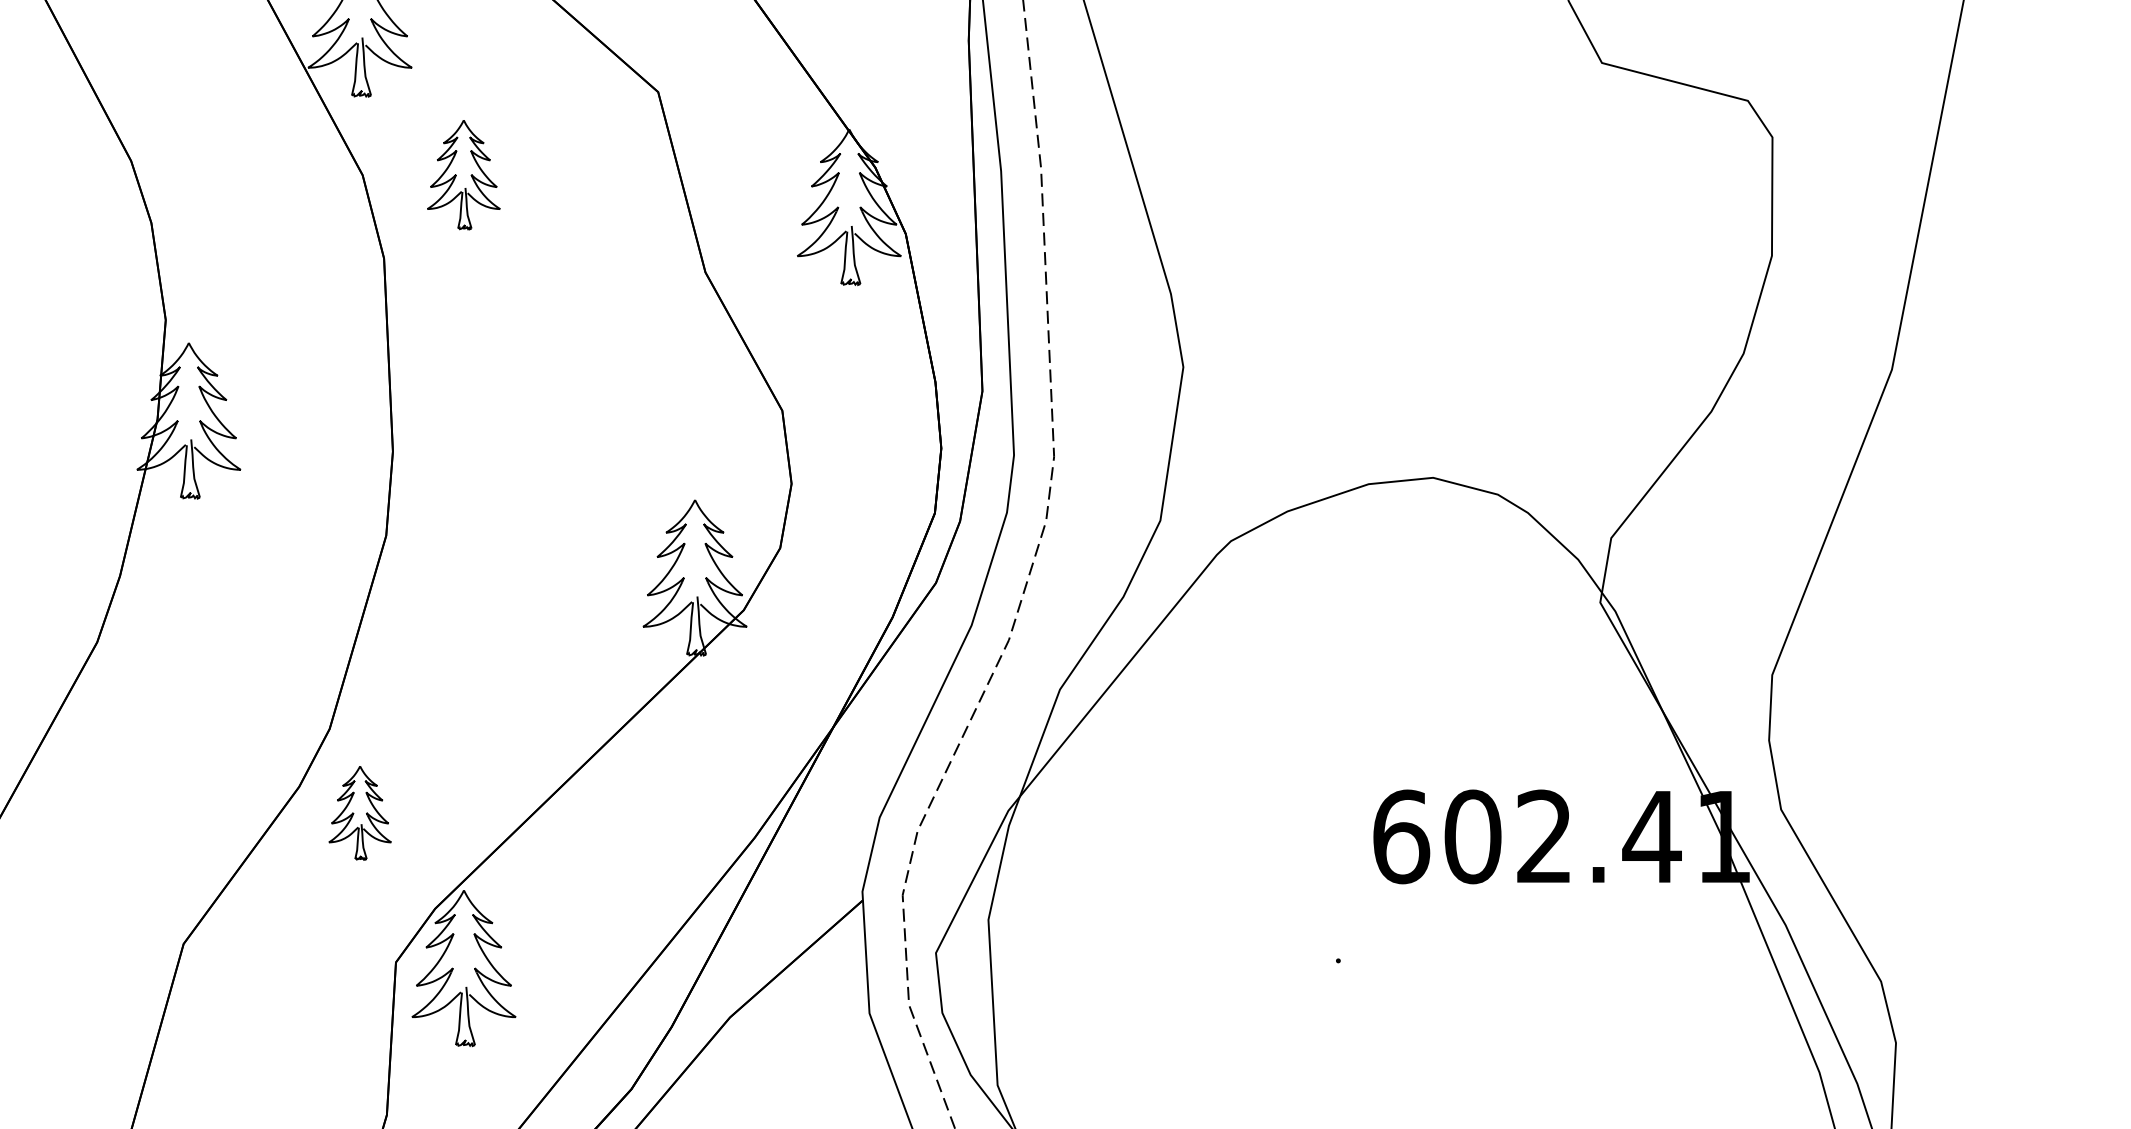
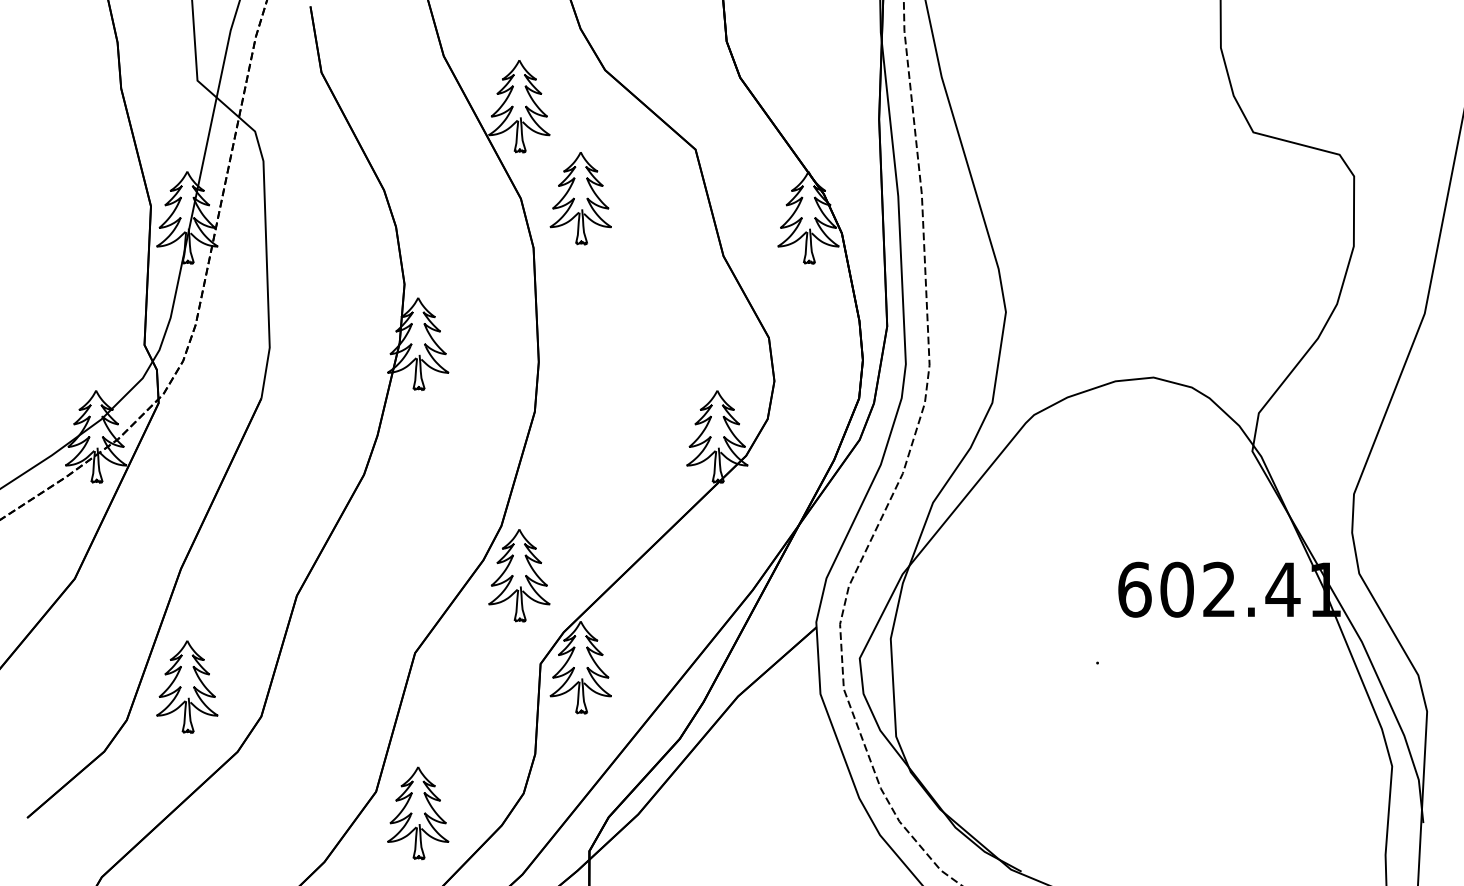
part: (463, 174) -> (580, 198), size x1.43
part: (360, 812) -> (519, 575), size x1.67

